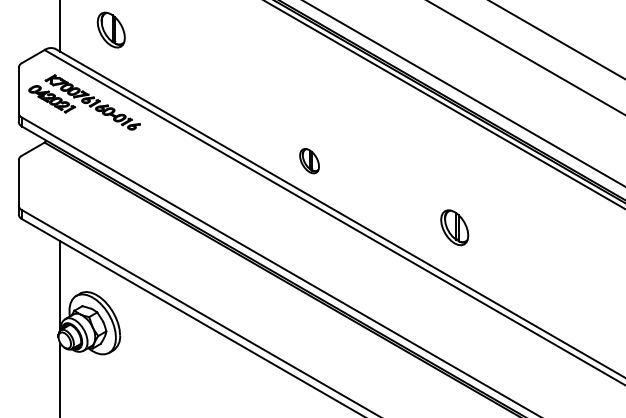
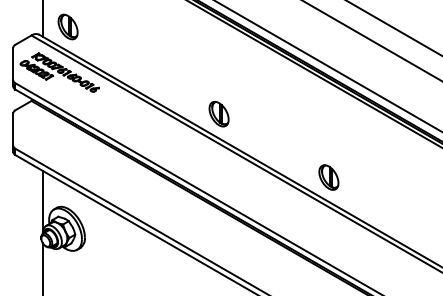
part: (110, 29) -> (67, 26), moved
part: (309, 160) -> (219, 113), size x1.43
part: (454, 227) -> (328, 177), moved

